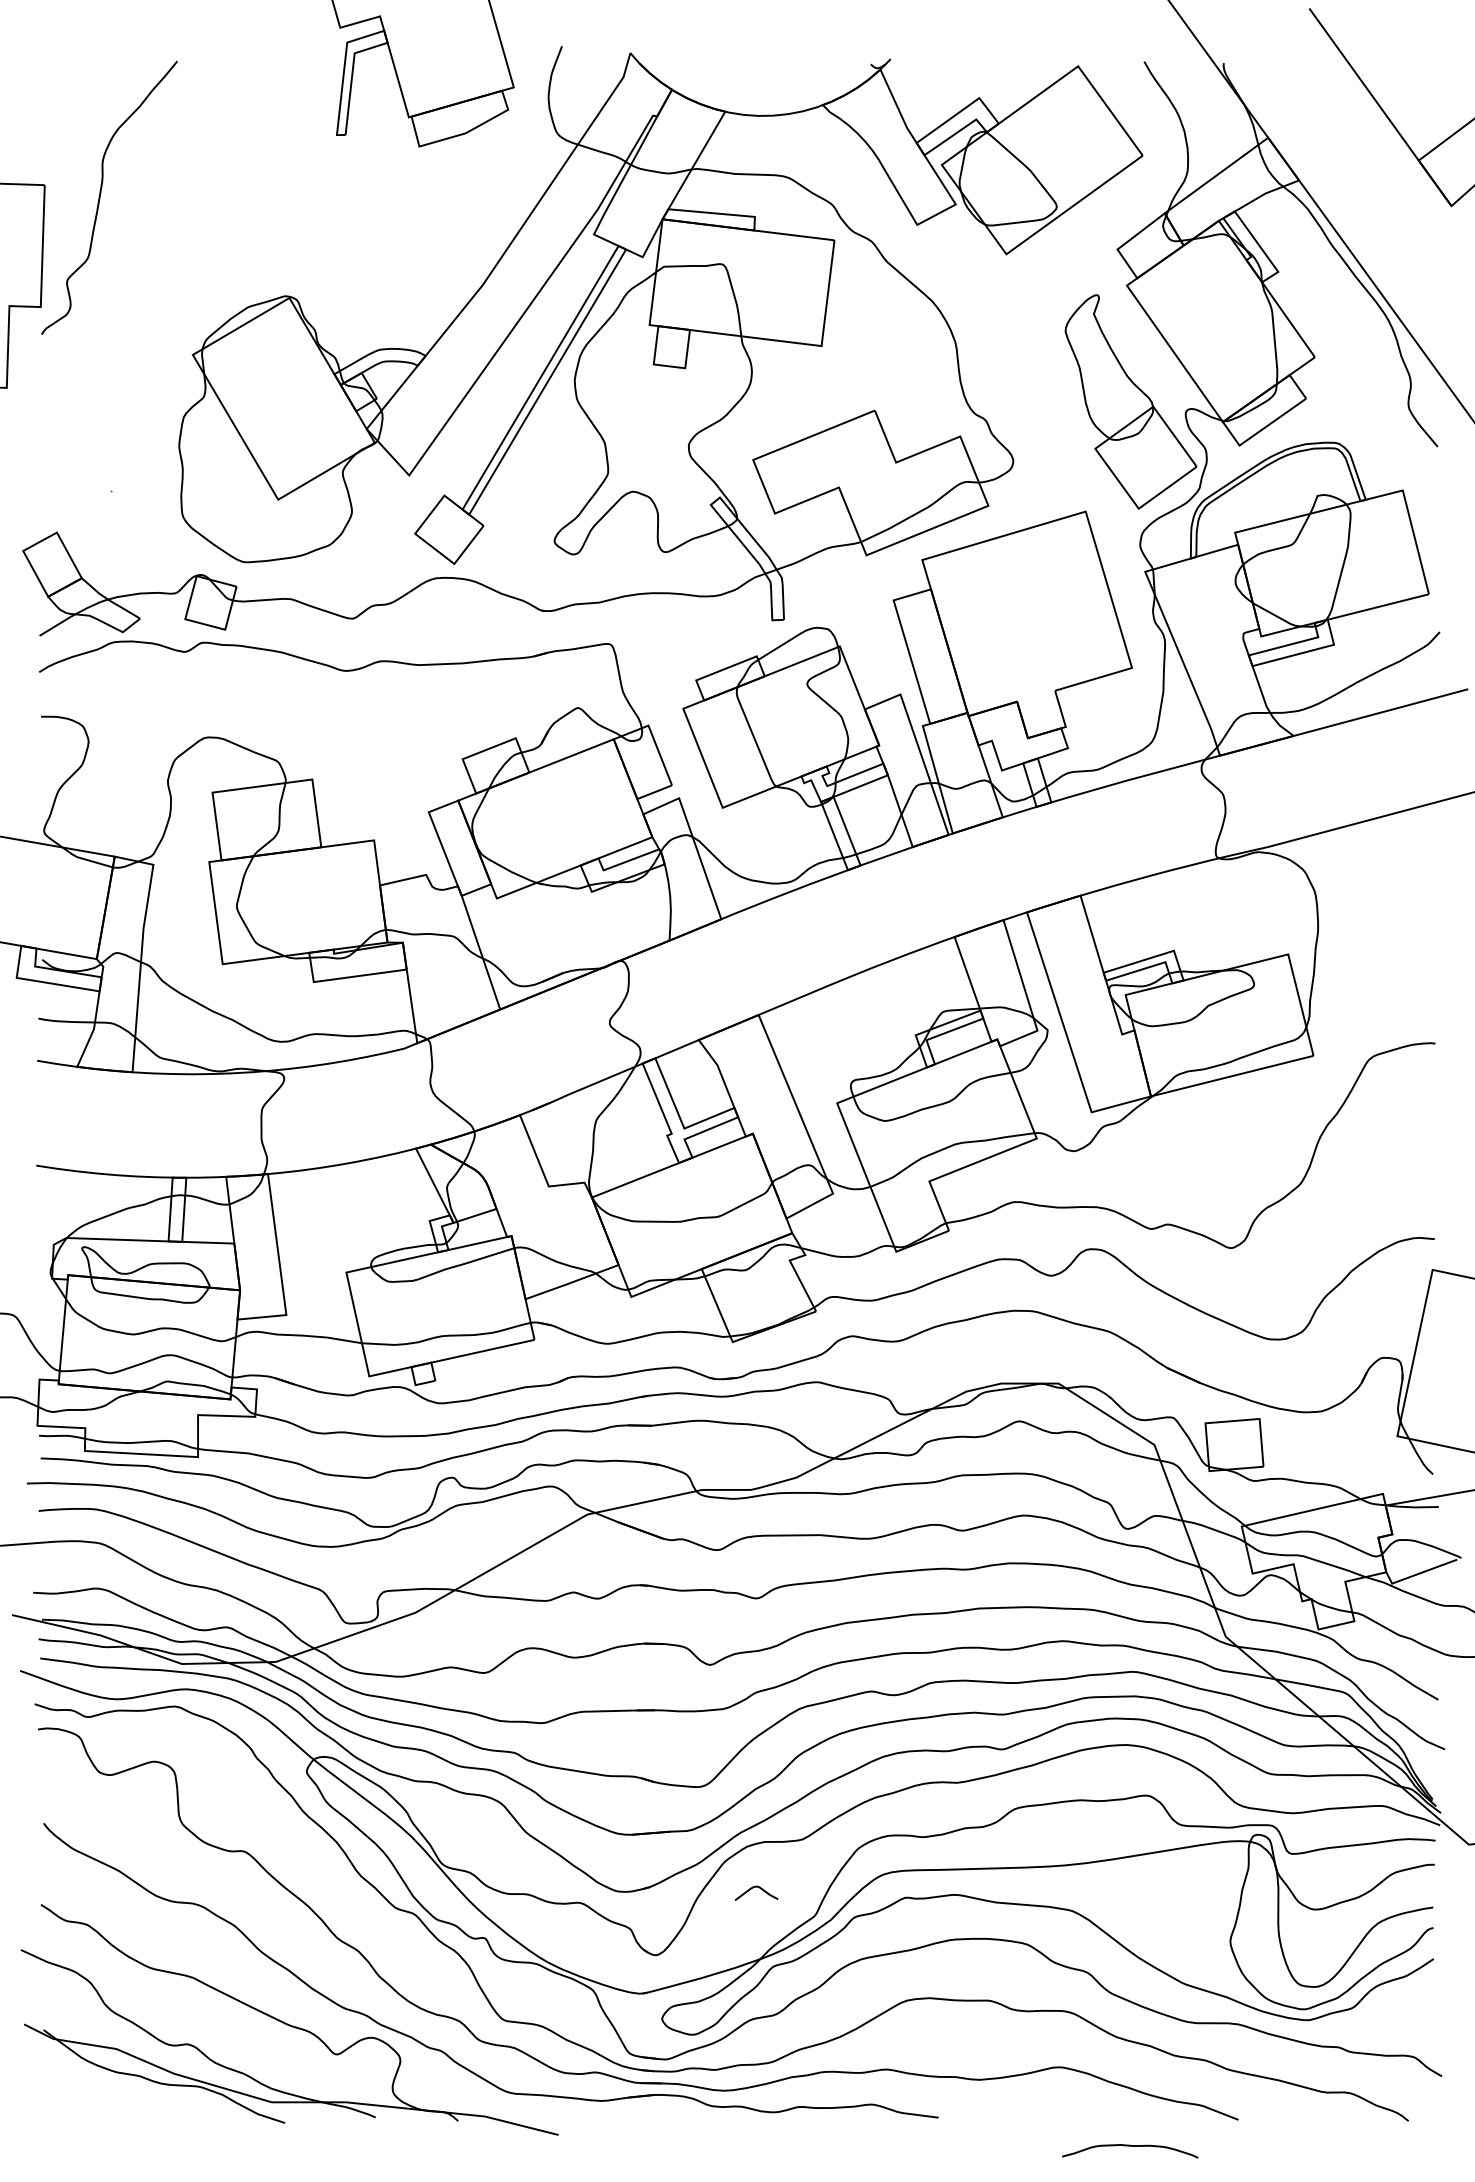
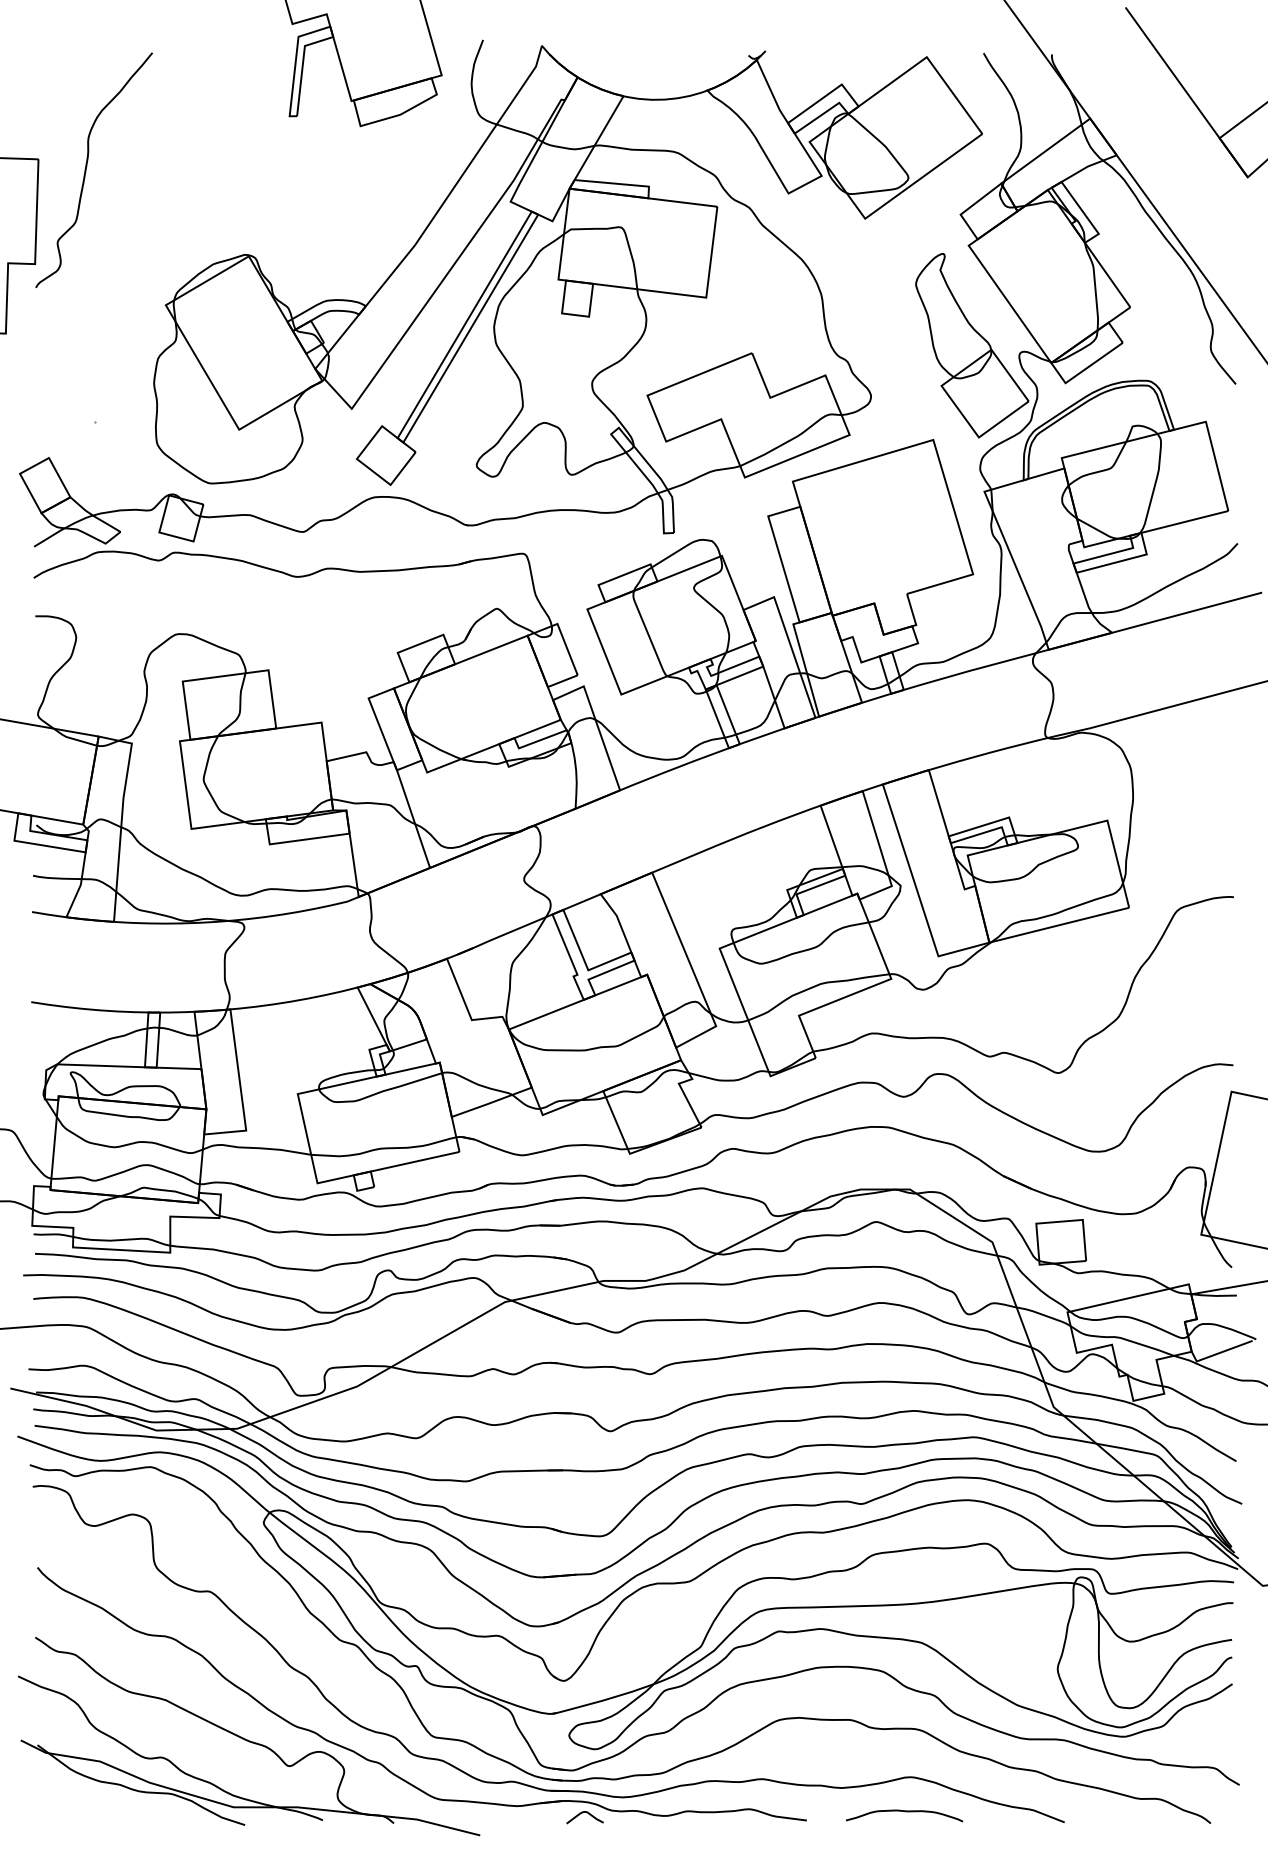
curve: (756, 1887) -> (585, 1812), moved
curve: (1130, 2146) -> (904, 1811), moved

